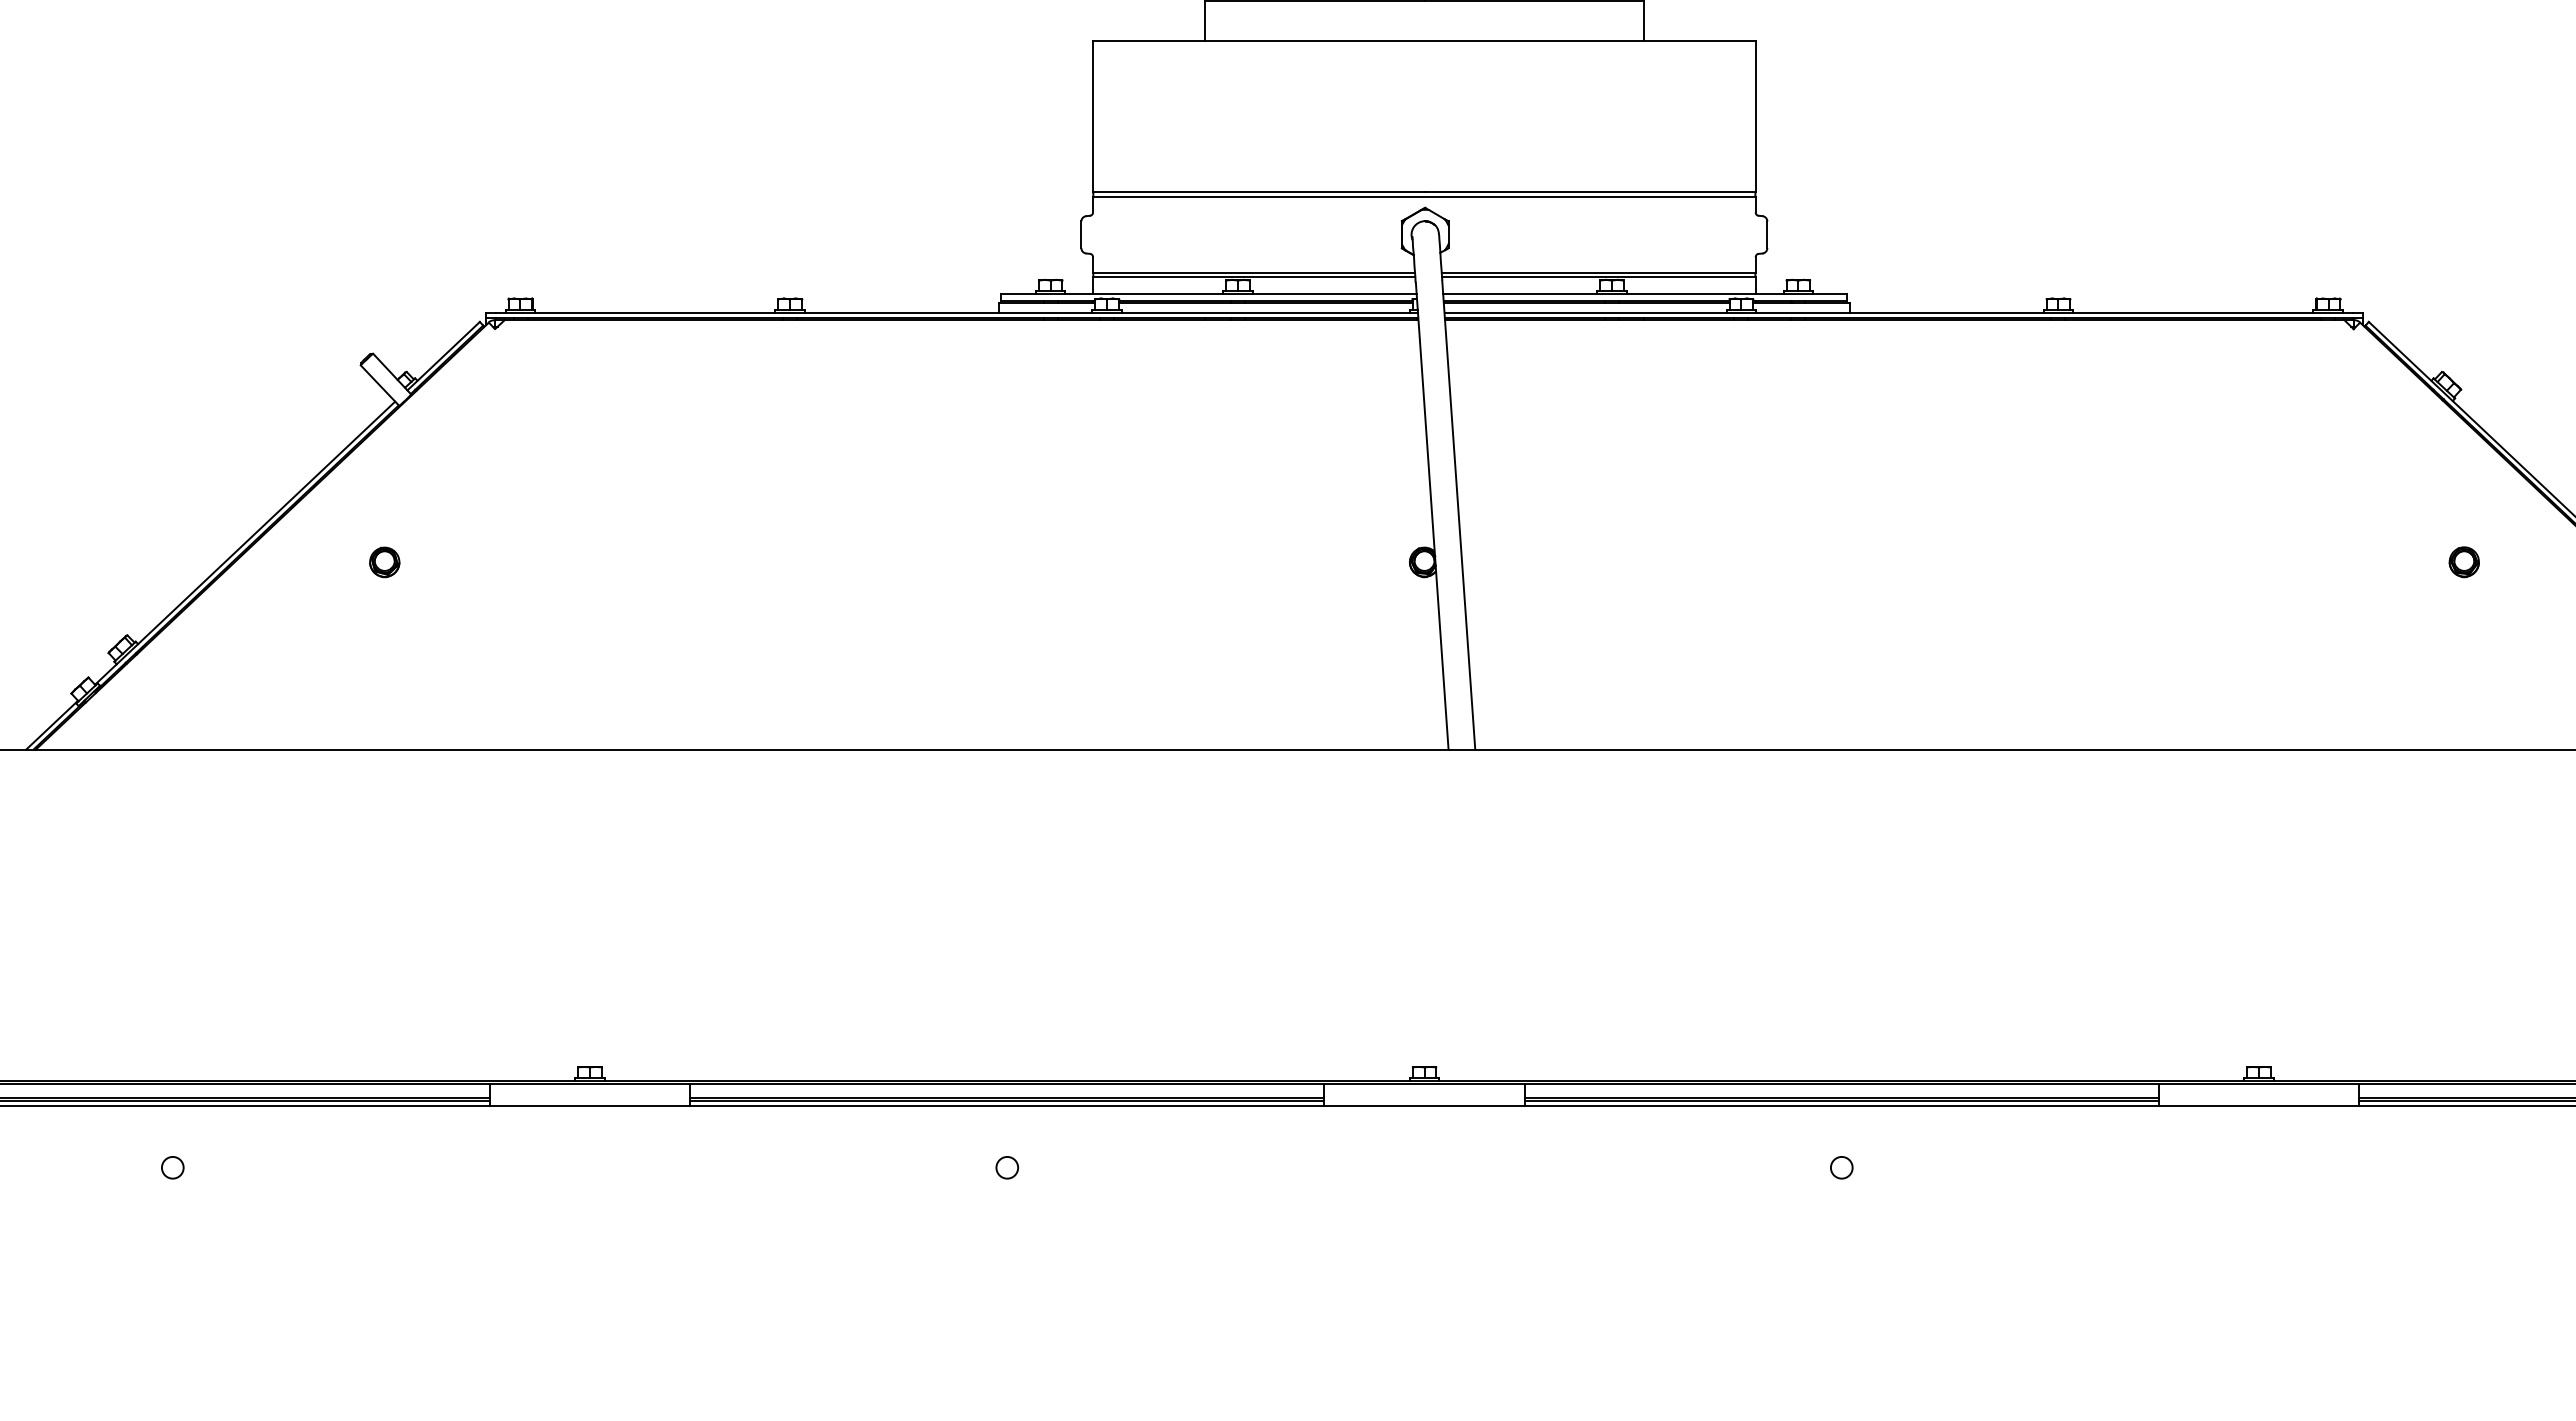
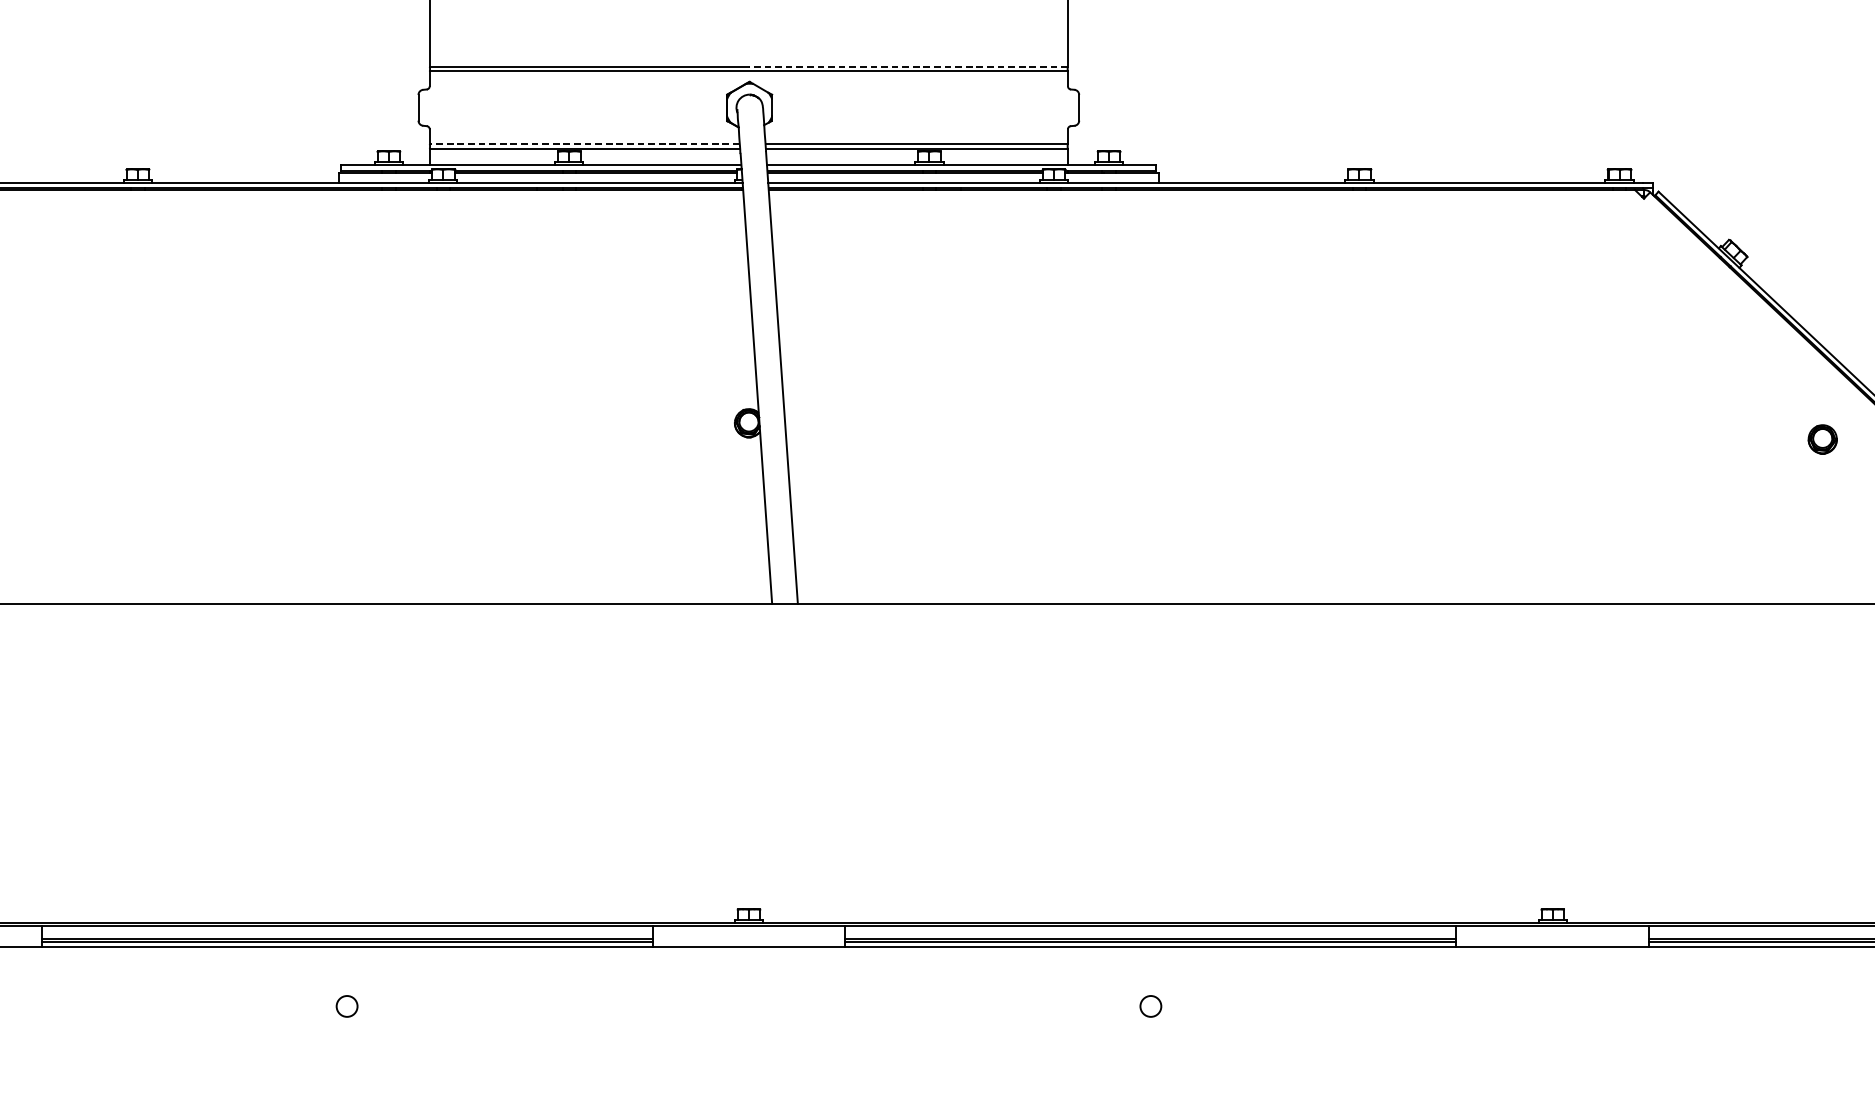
line: (1589, 192) -> (907, 67), solid -> dashed
line: (1253, 272) -> (584, 144), solid -> dashed
part: (2463, 562) -> (1821, 439), moved

